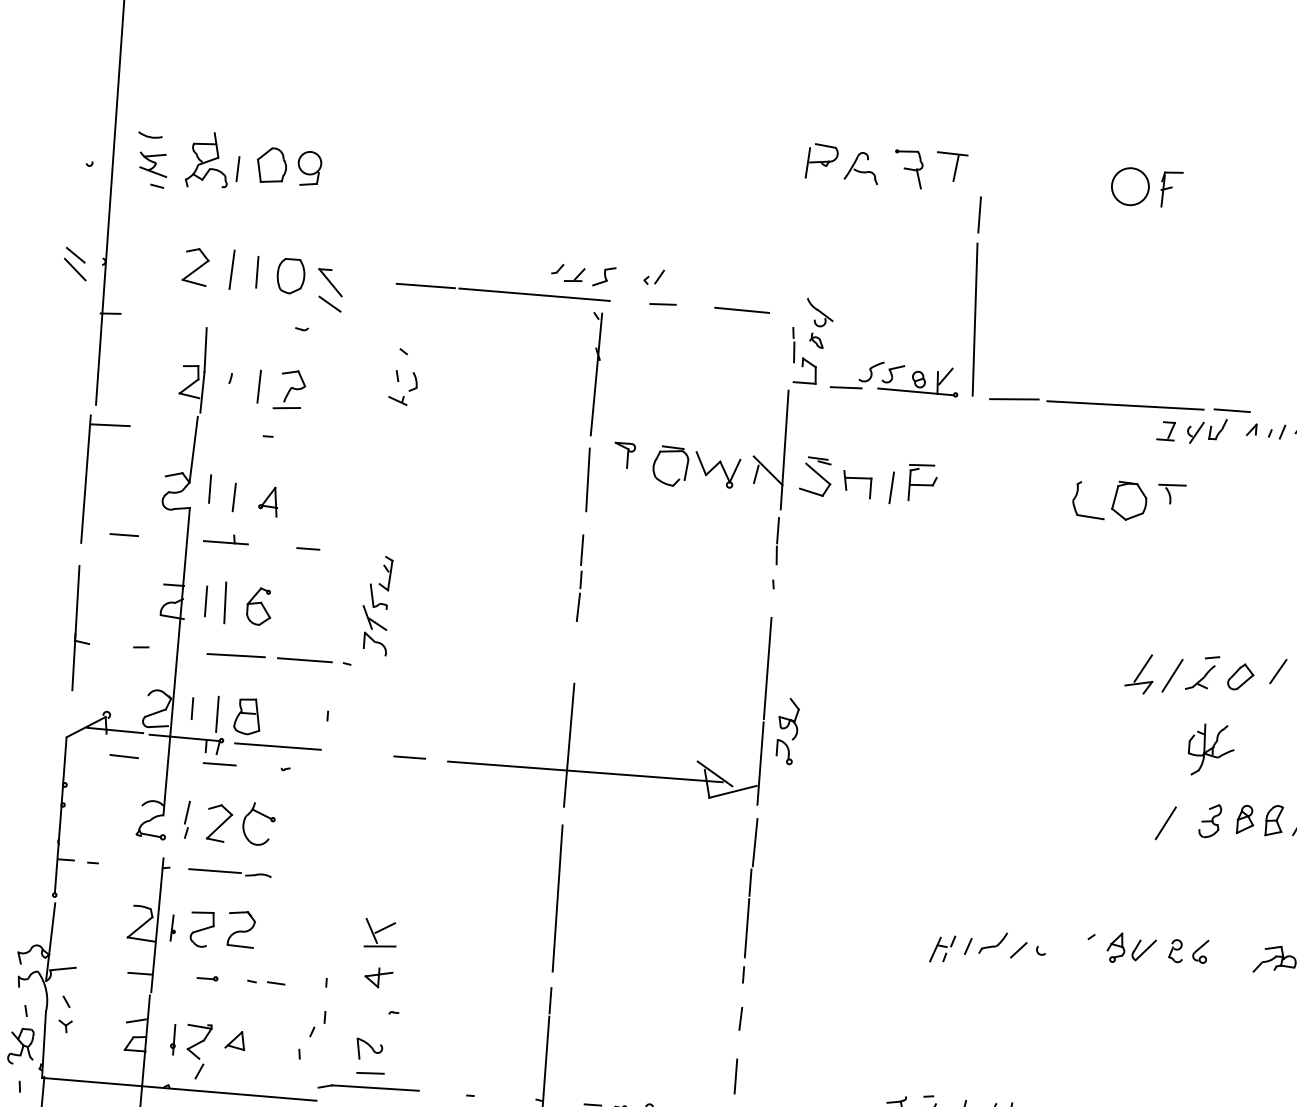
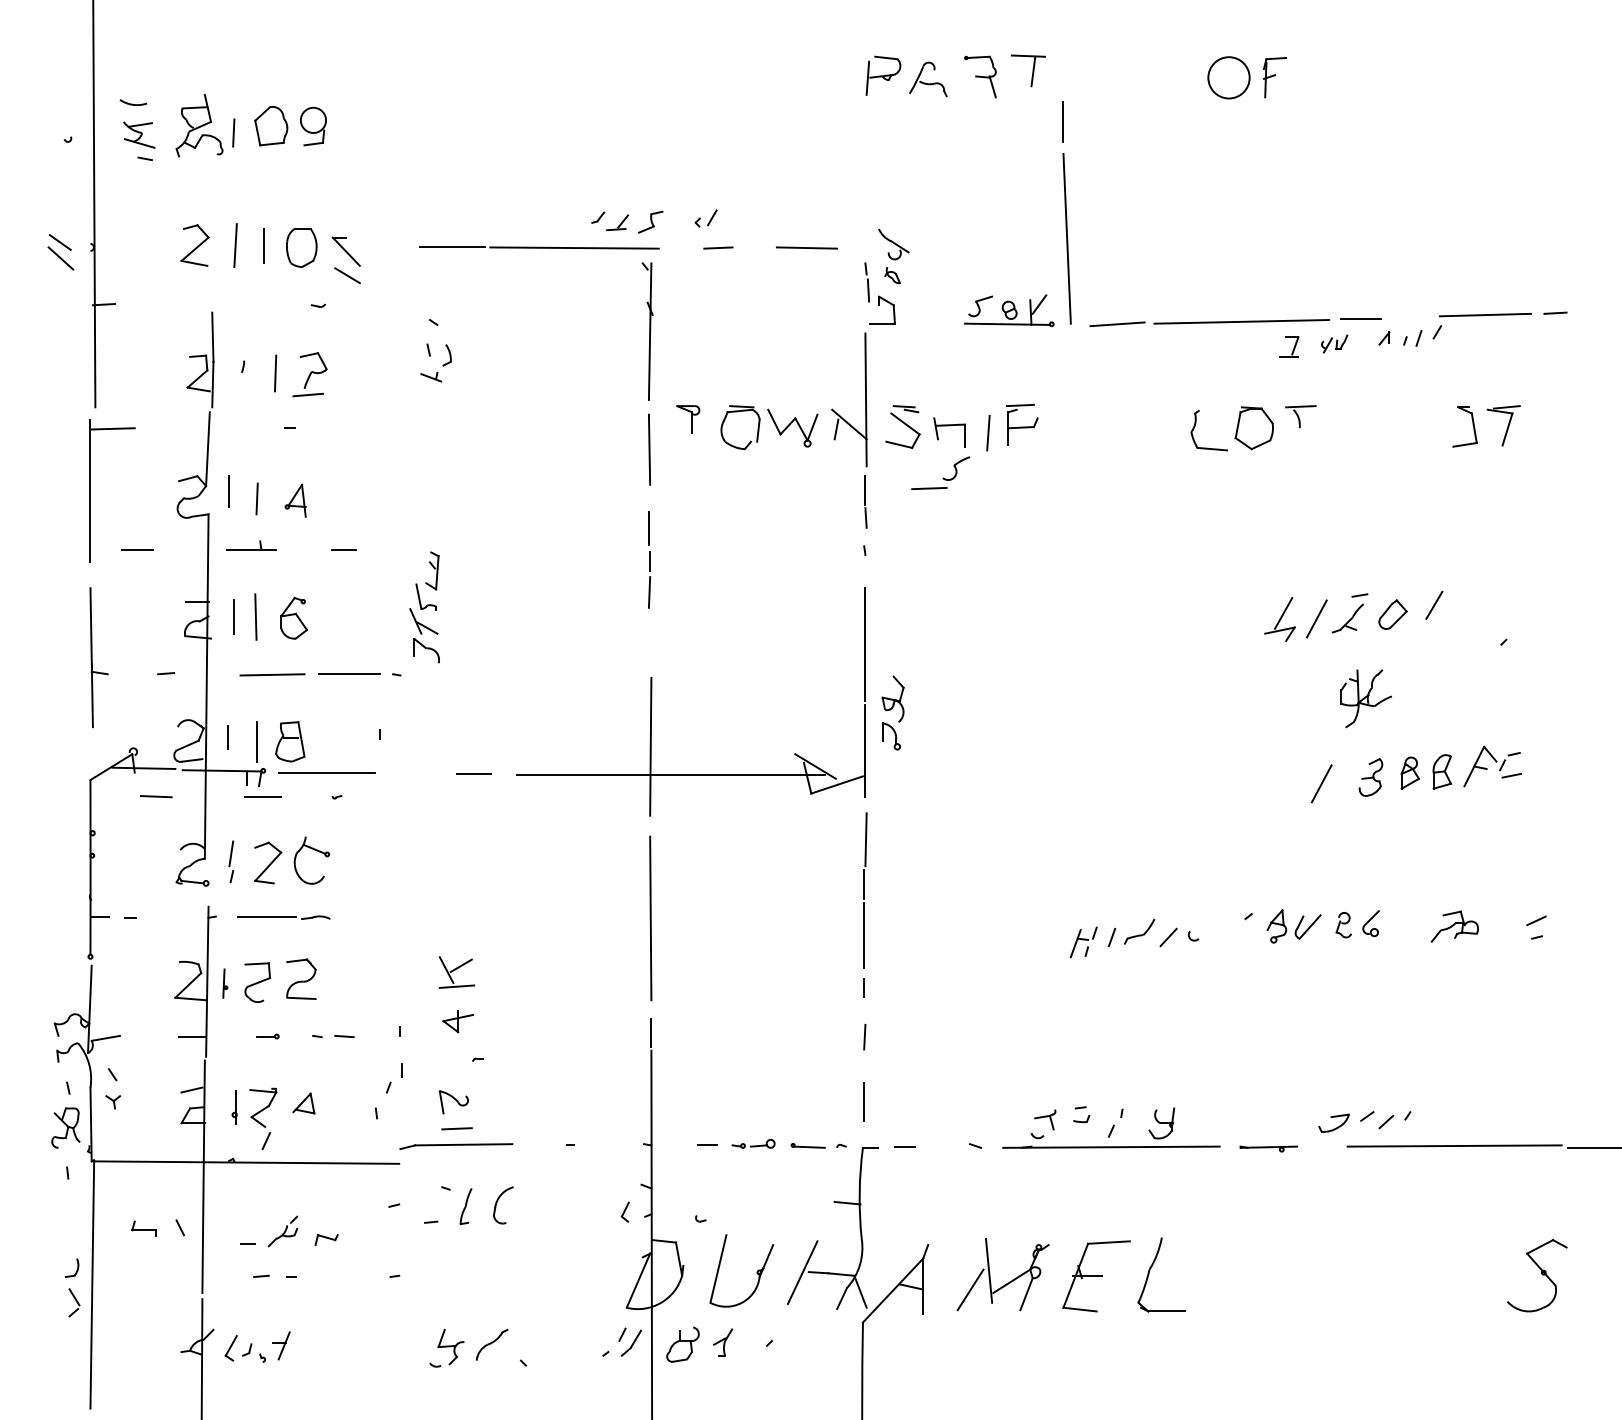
part: (857, 374) -> (940, 472), moved
part: (1206, 431) -> (1334, 343), size x0.6

